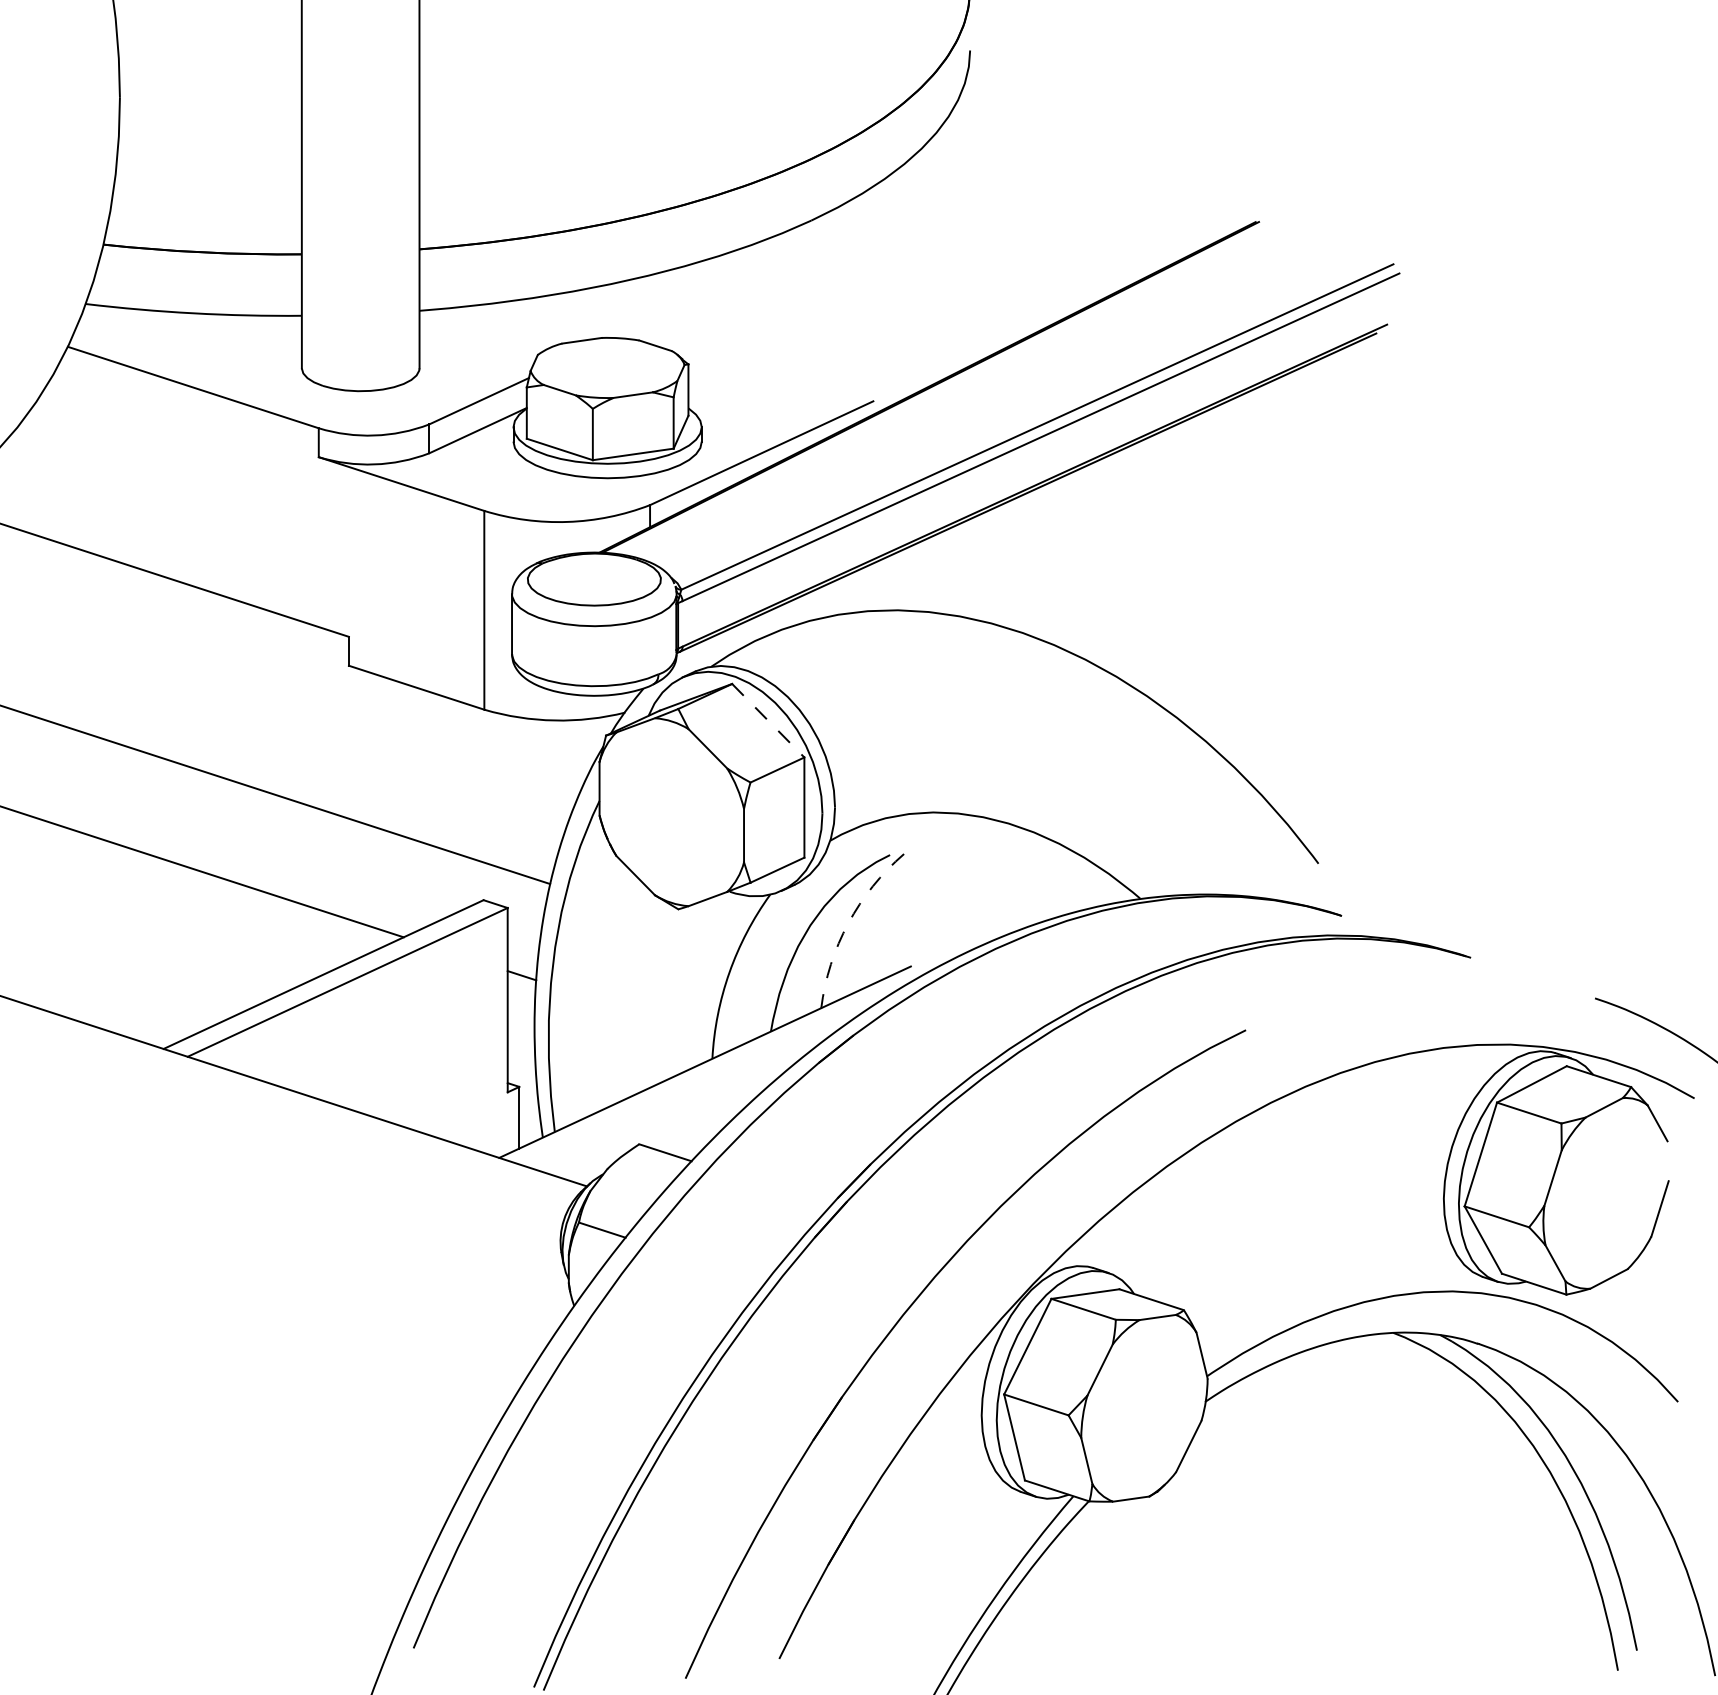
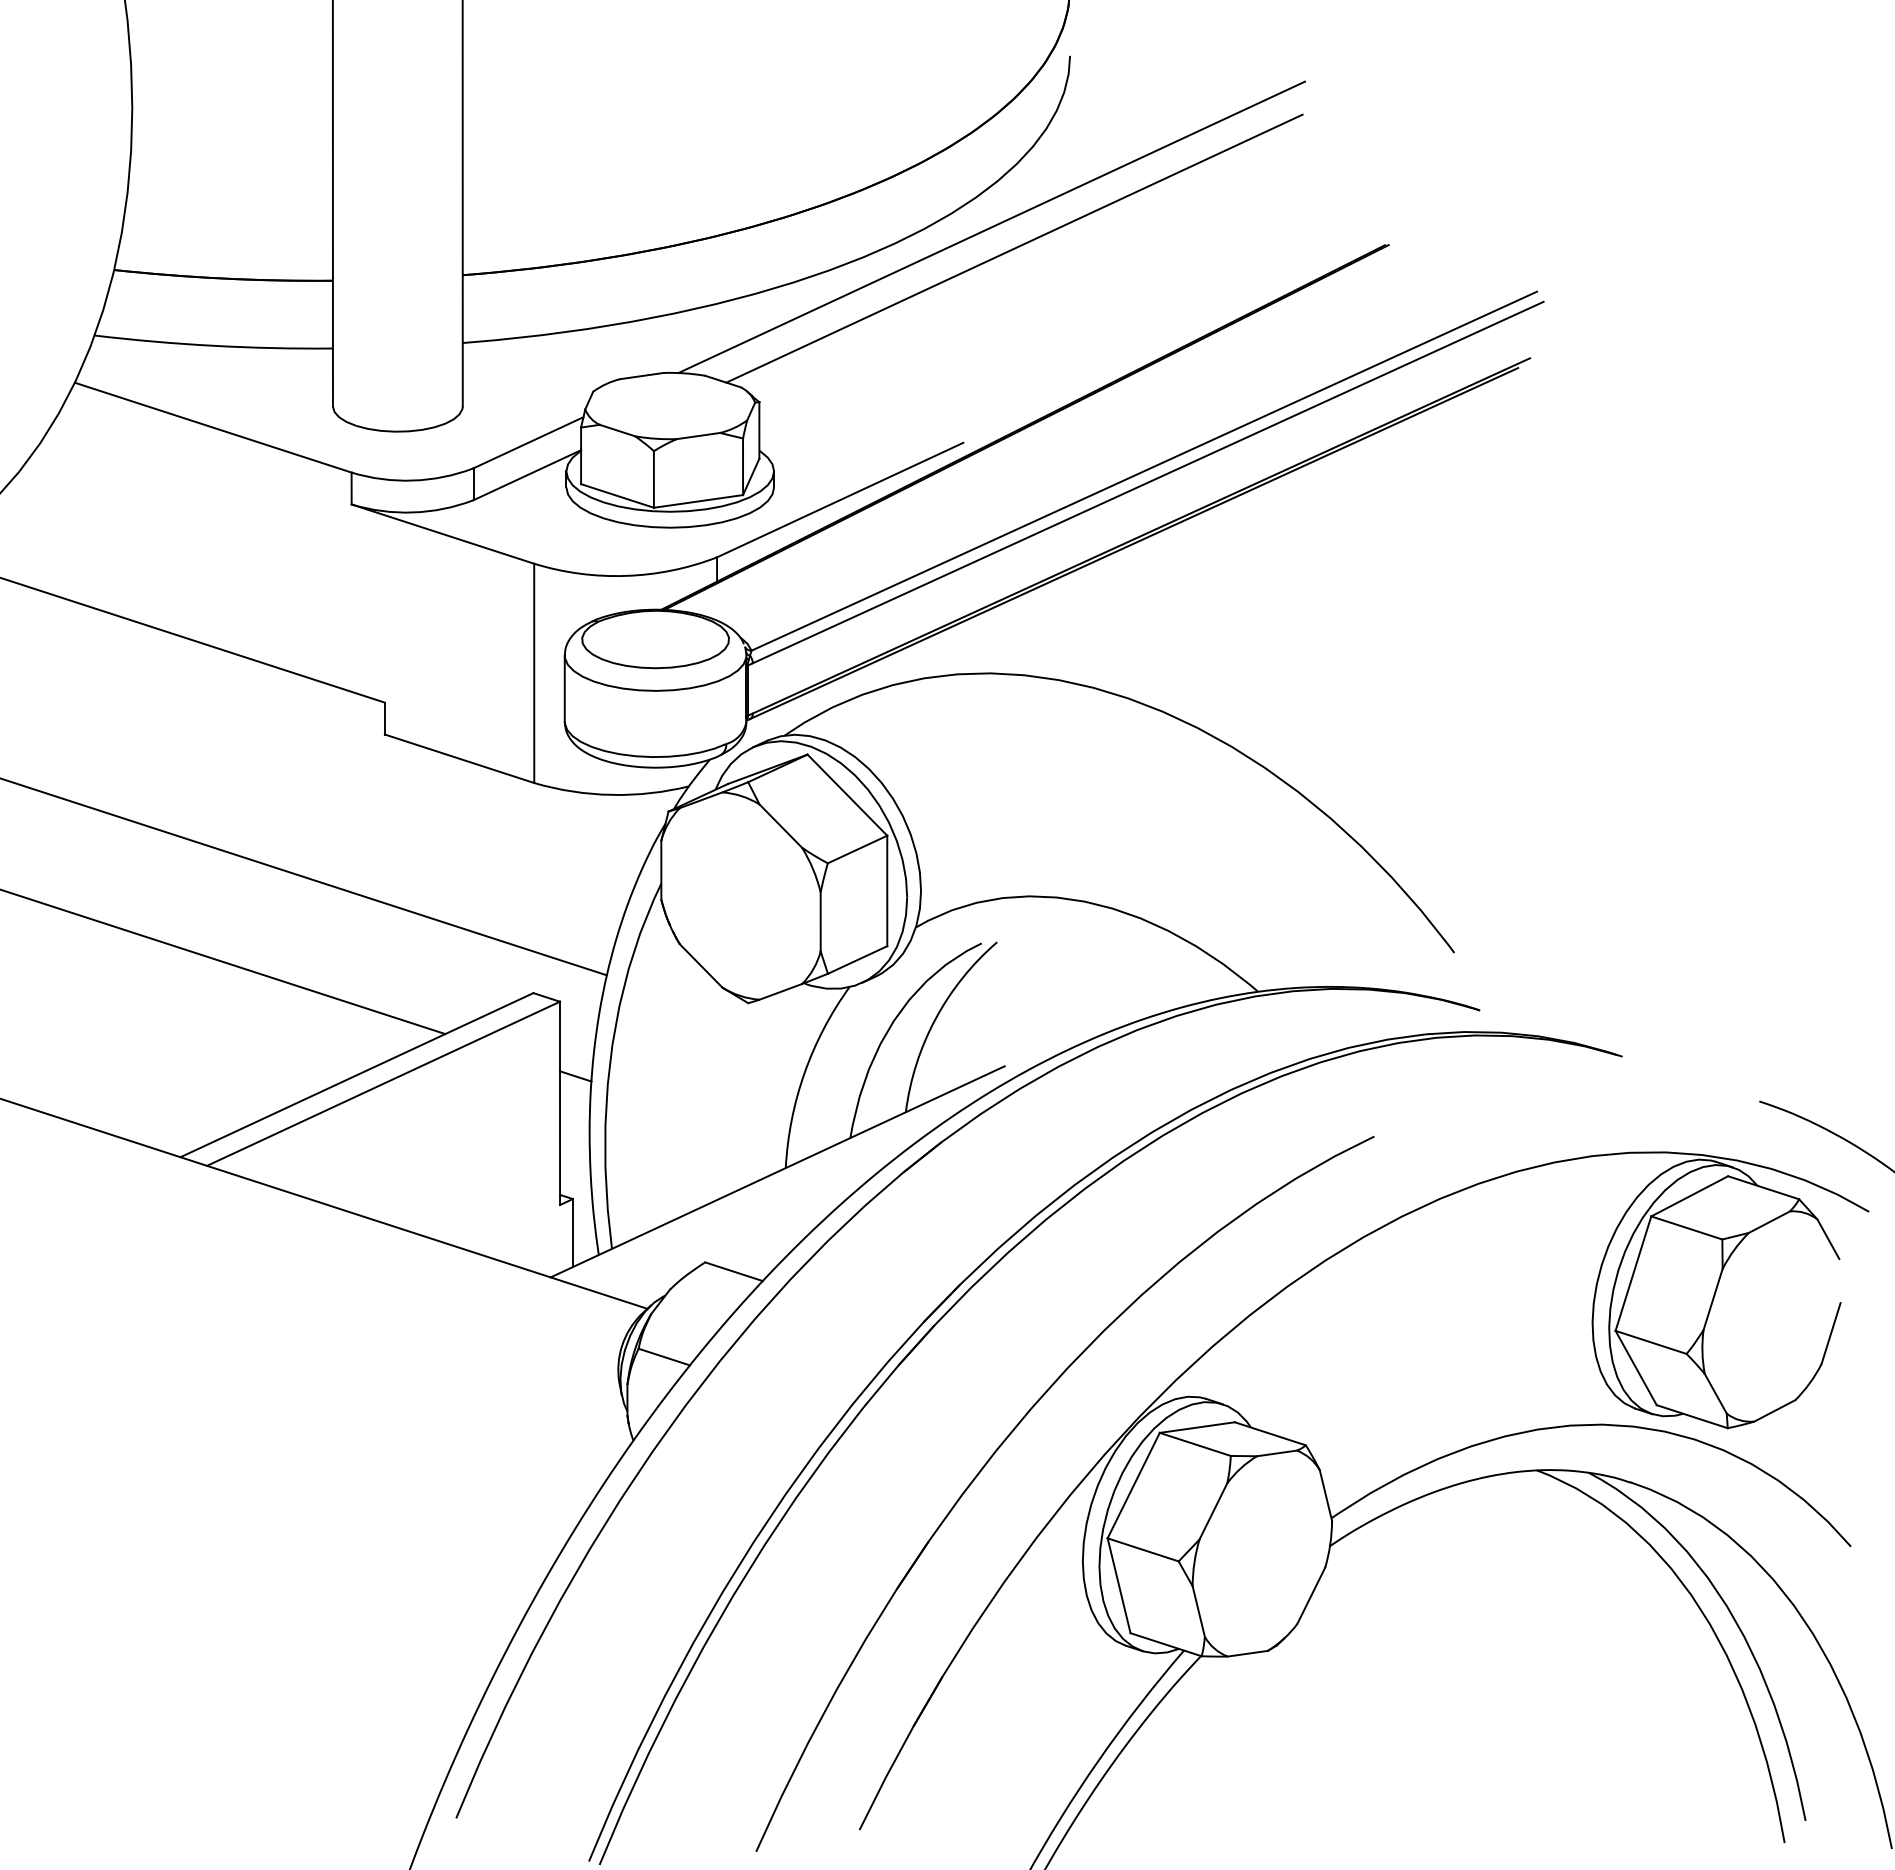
line: (898, 206) -> (991, 227), added
line: (919, 225) -> (1014, 248), added
line: (768, 721) -> (847, 795), dashed -> solid
arc: (848, 923) -> (935, 1018), dashed -> solid

